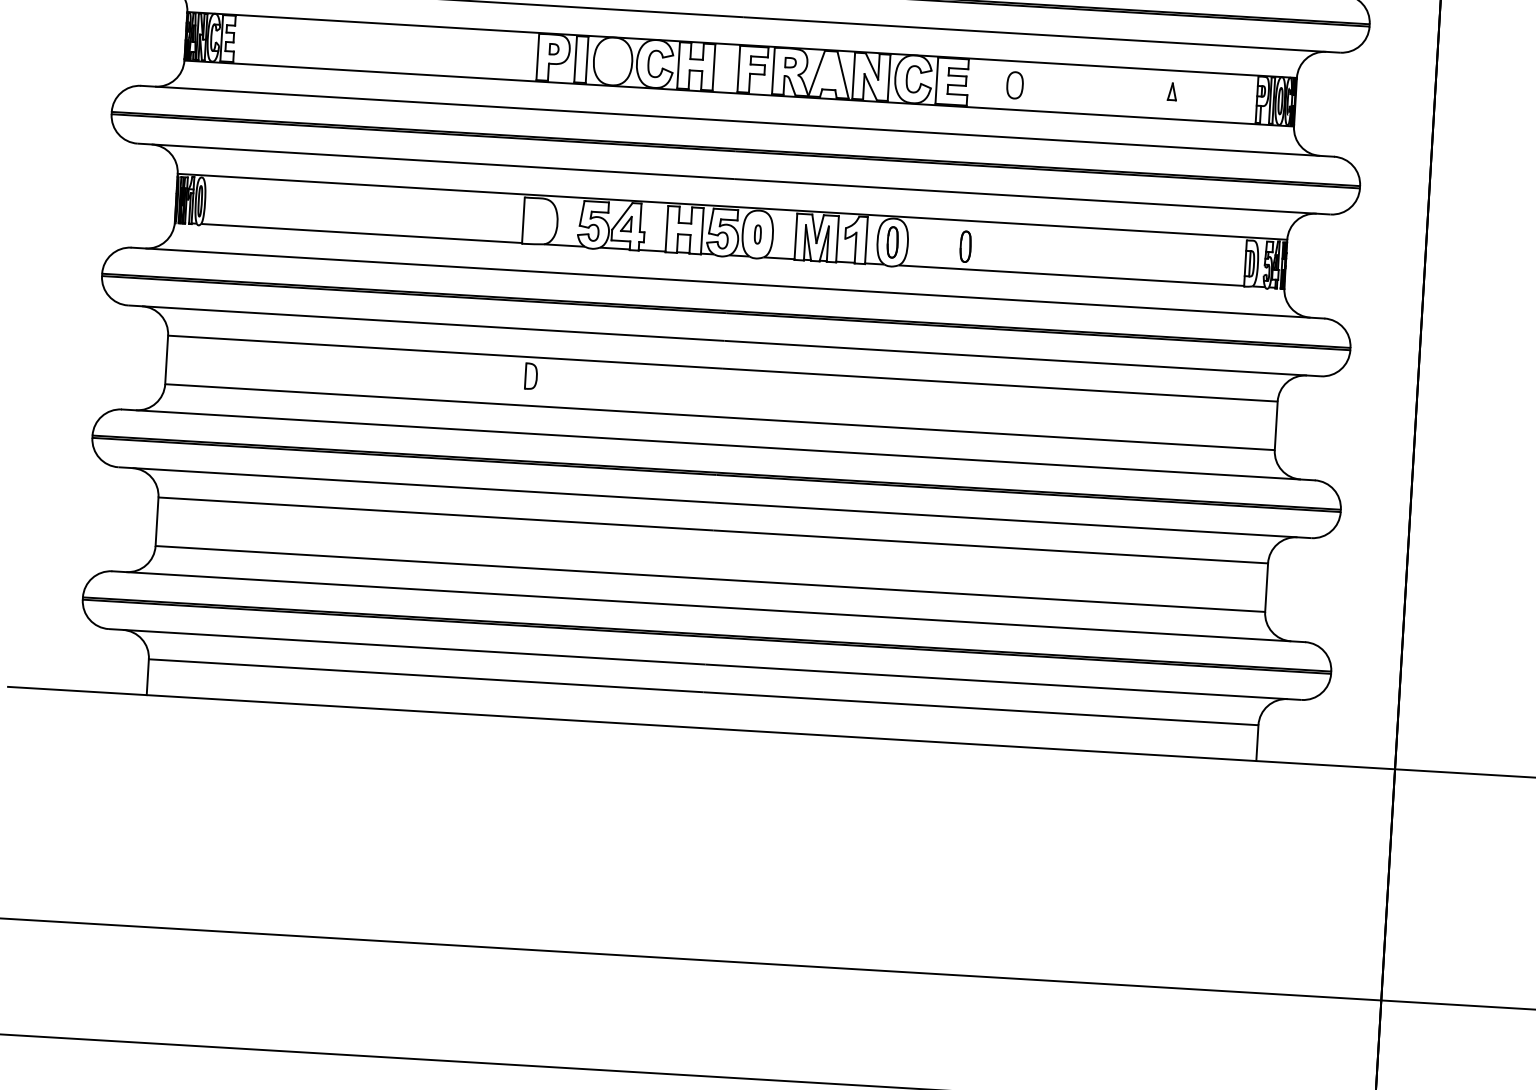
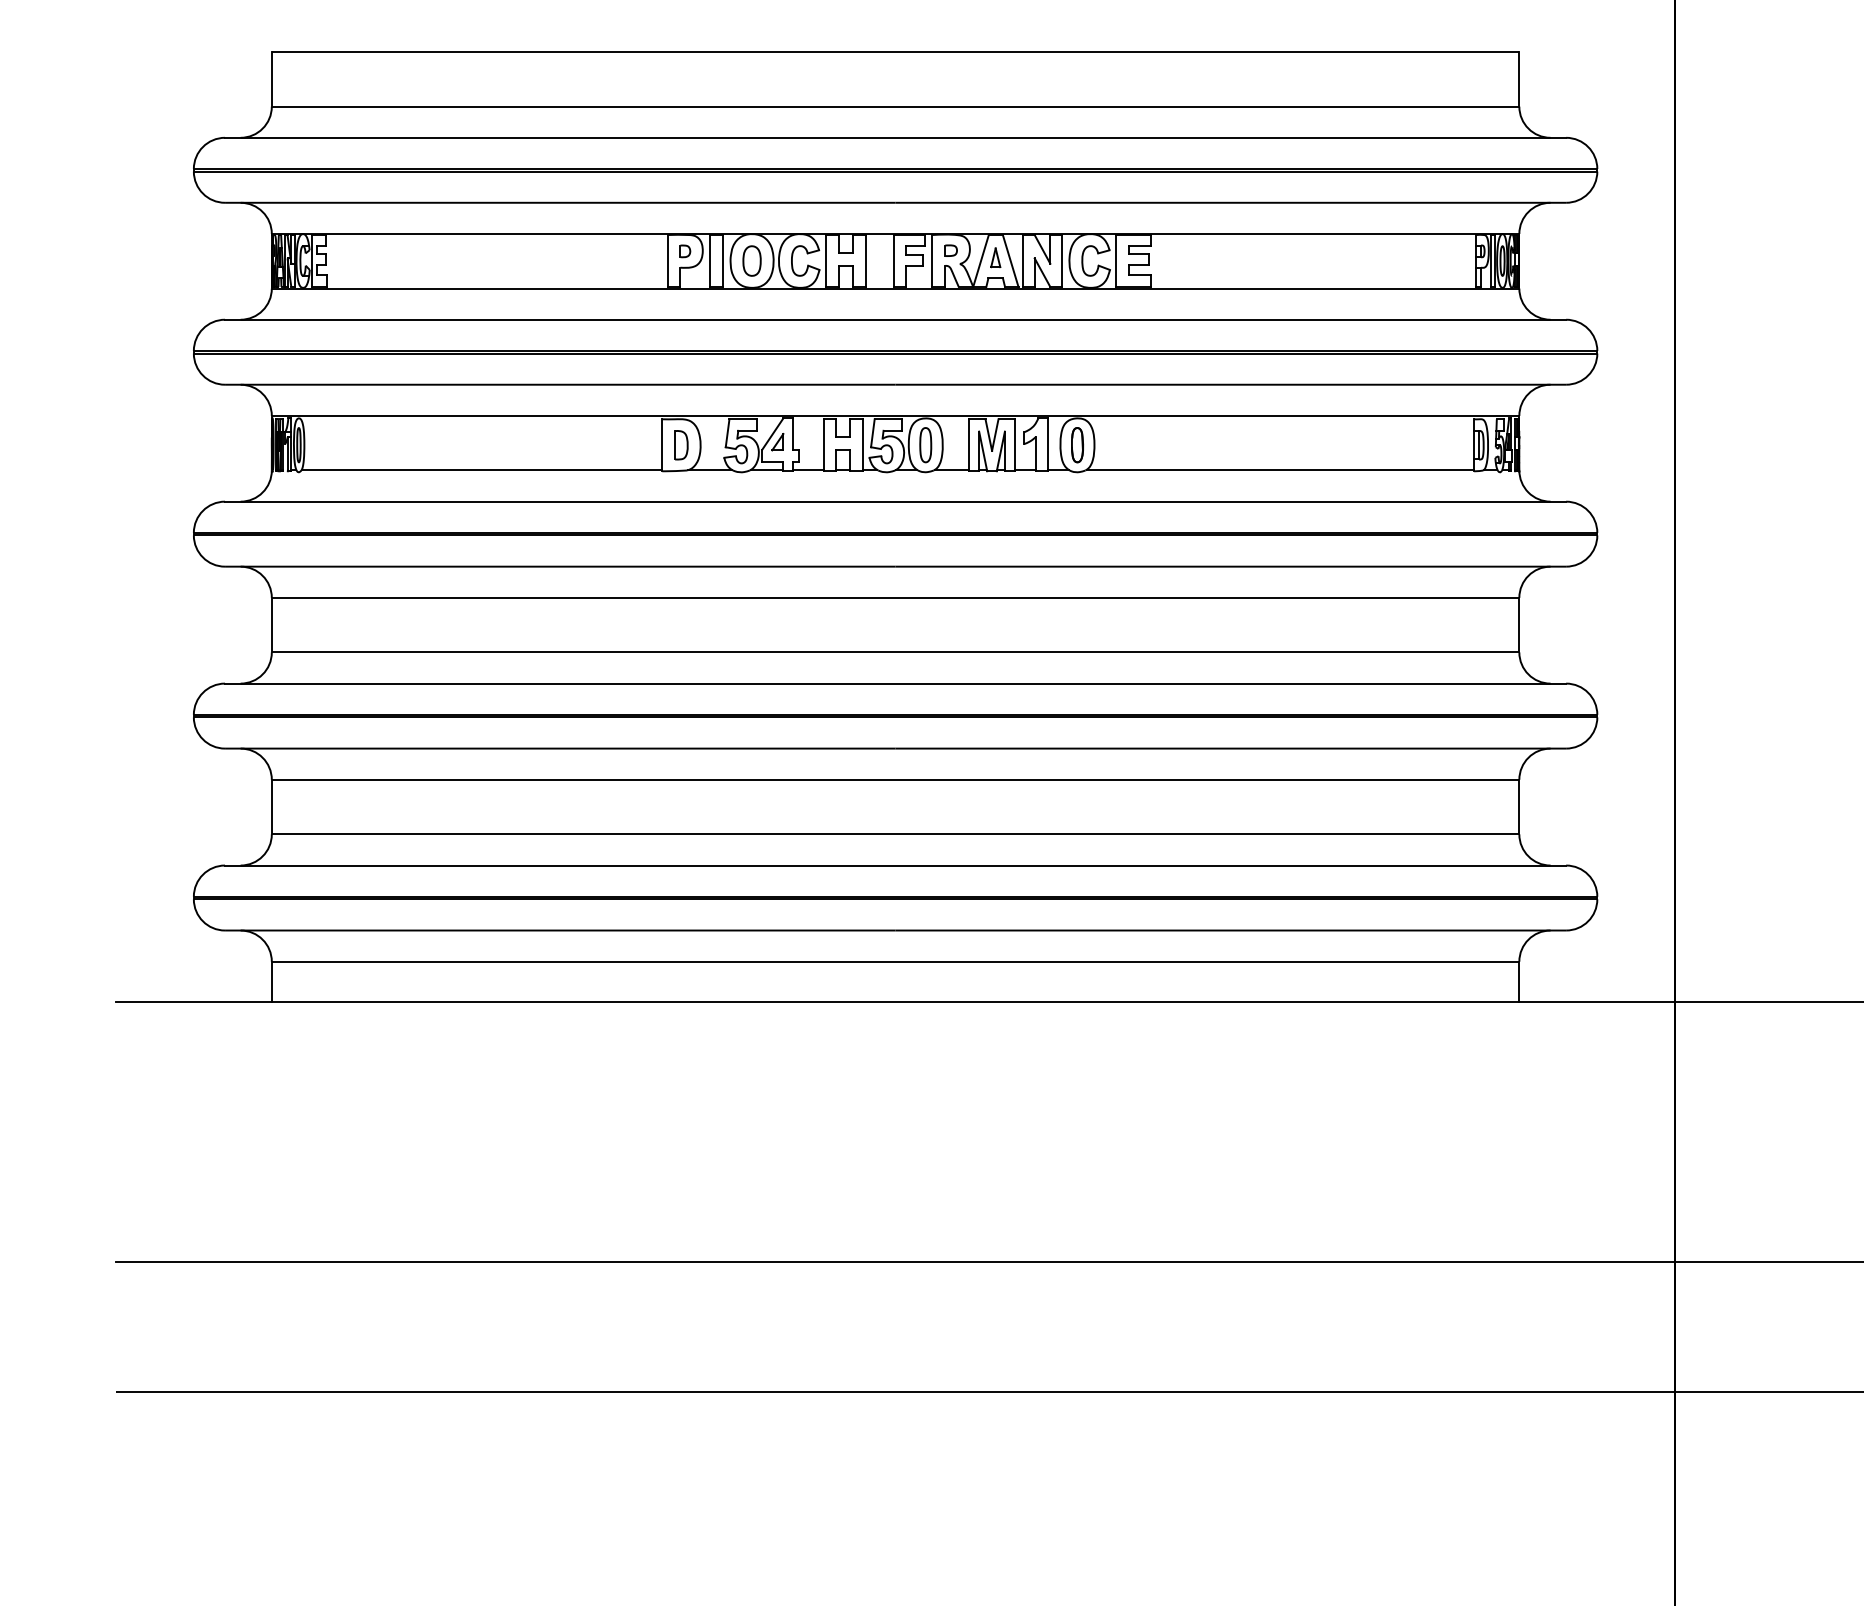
part: (1014, 84) -> (751, 260), moved
part: (1172, 91) -> (995, 257), moved
part: (757, 234) -> (925, 445), size x1.67
part: (965, 247) -> (1159, 445), removed
part: (531, 376) -> (681, 445), moved

